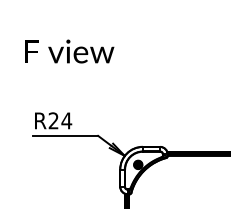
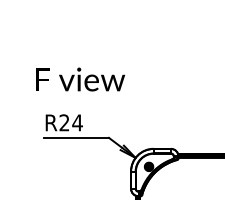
text: (69, 51) -> (80, 79), moved

